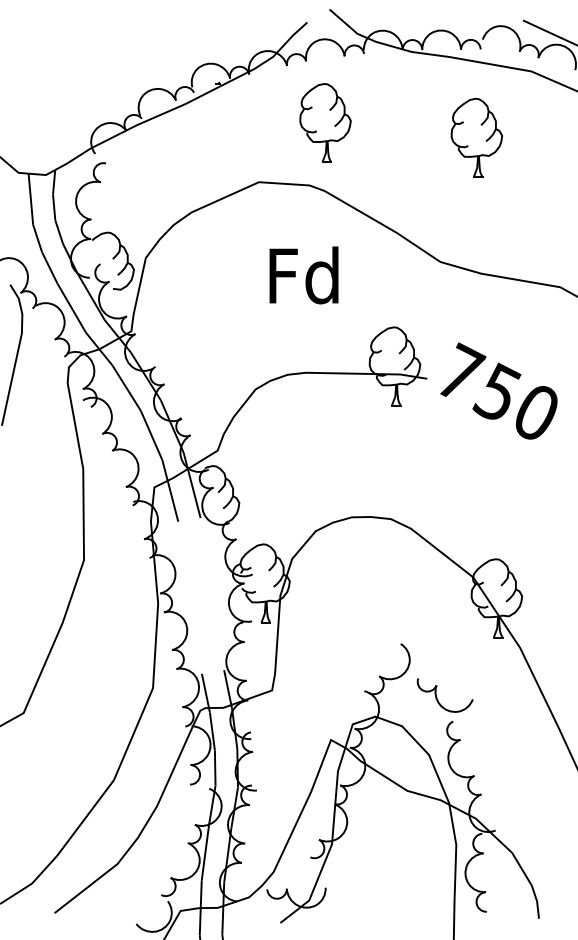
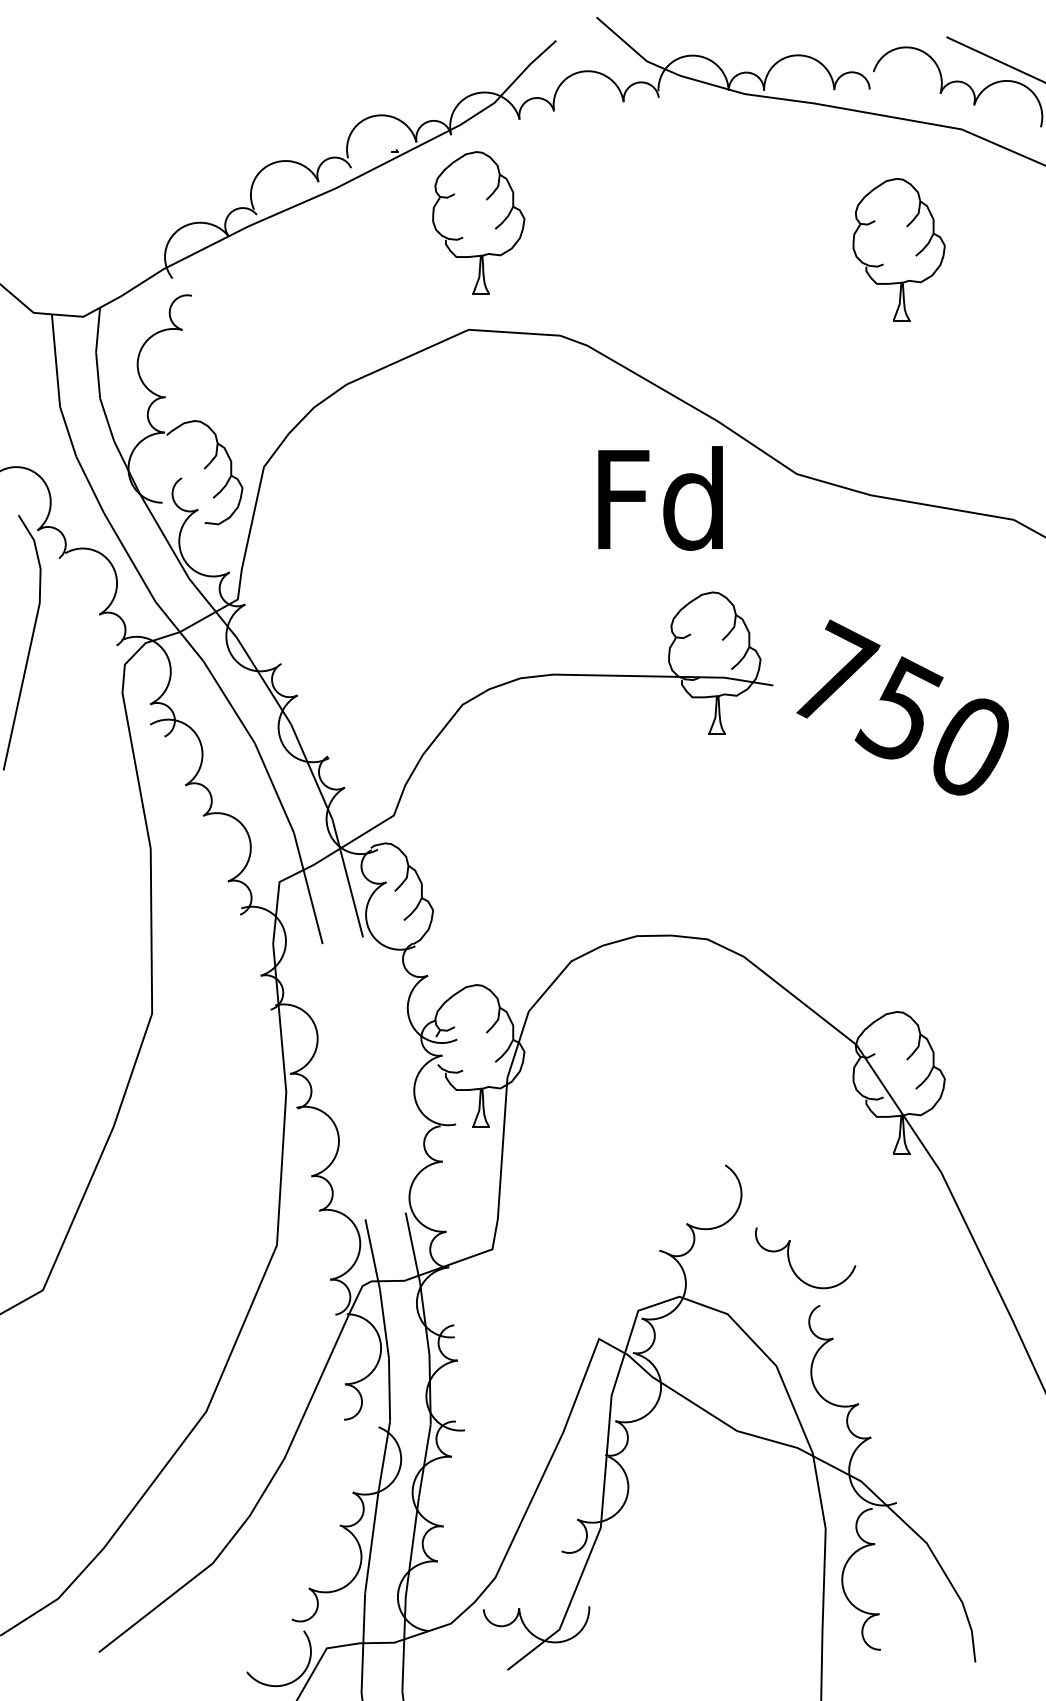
part: (325, 122) -> (478, 221), moved
part: (476, 137) -> (898, 248), moved
text: (303, 275) -> (659, 498), moved

